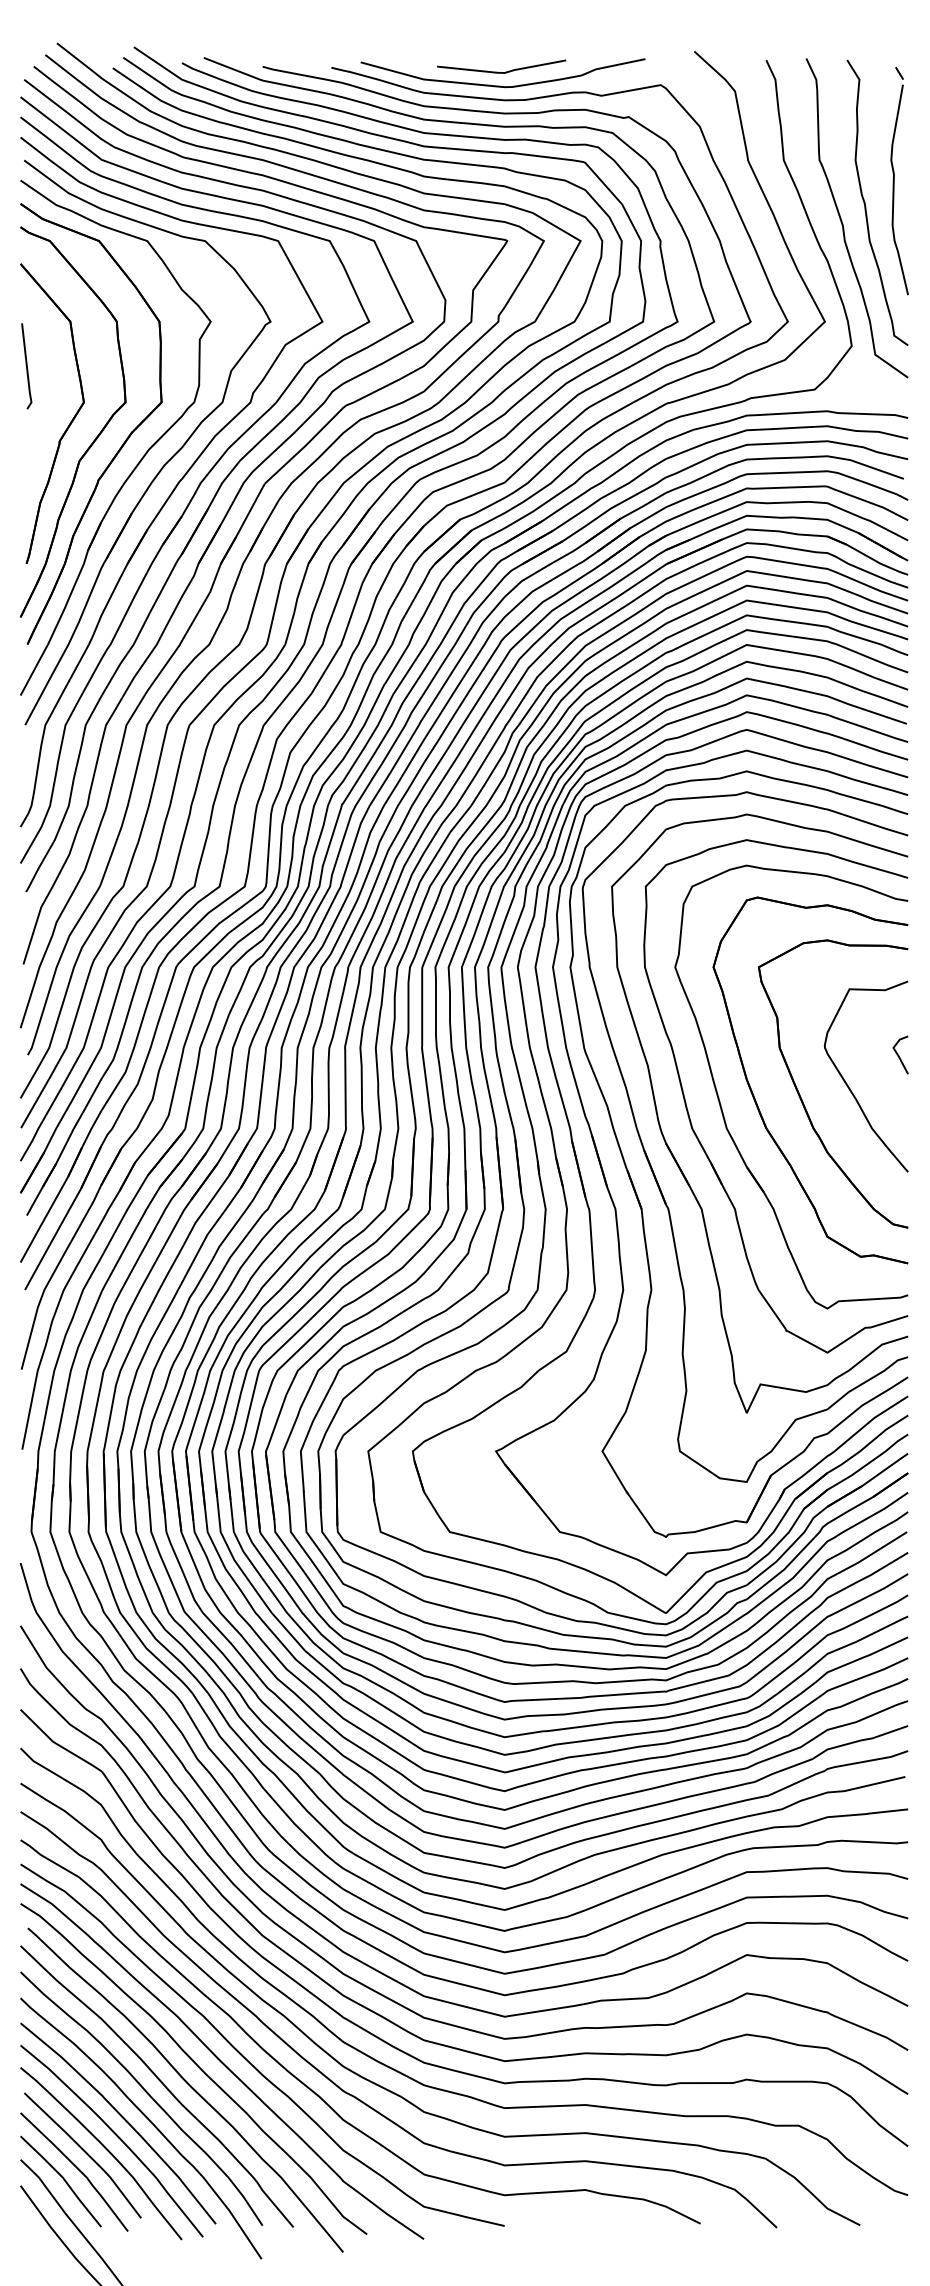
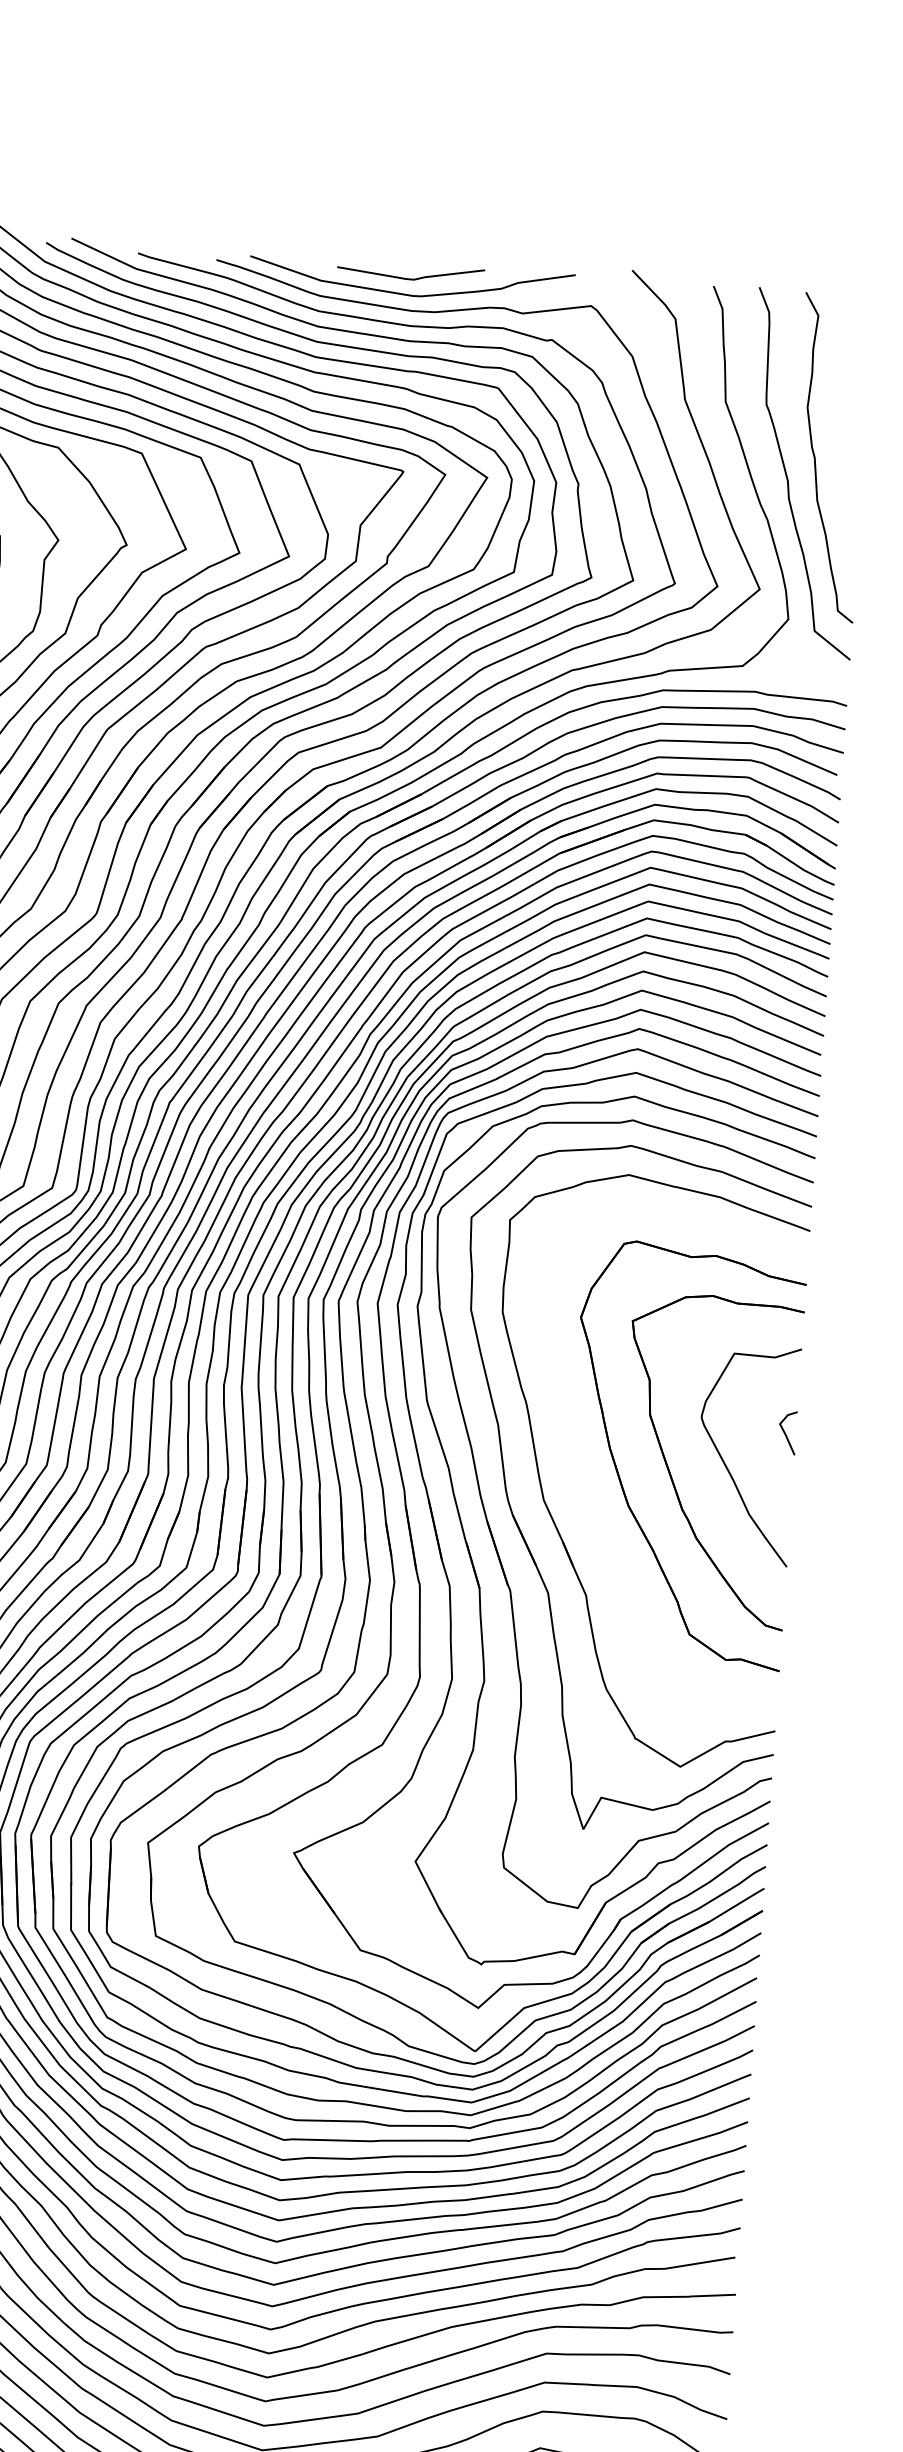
part: (899, 181) -> (856, 435), removed
part: (721, 1104) -> (579, 1474), removed

